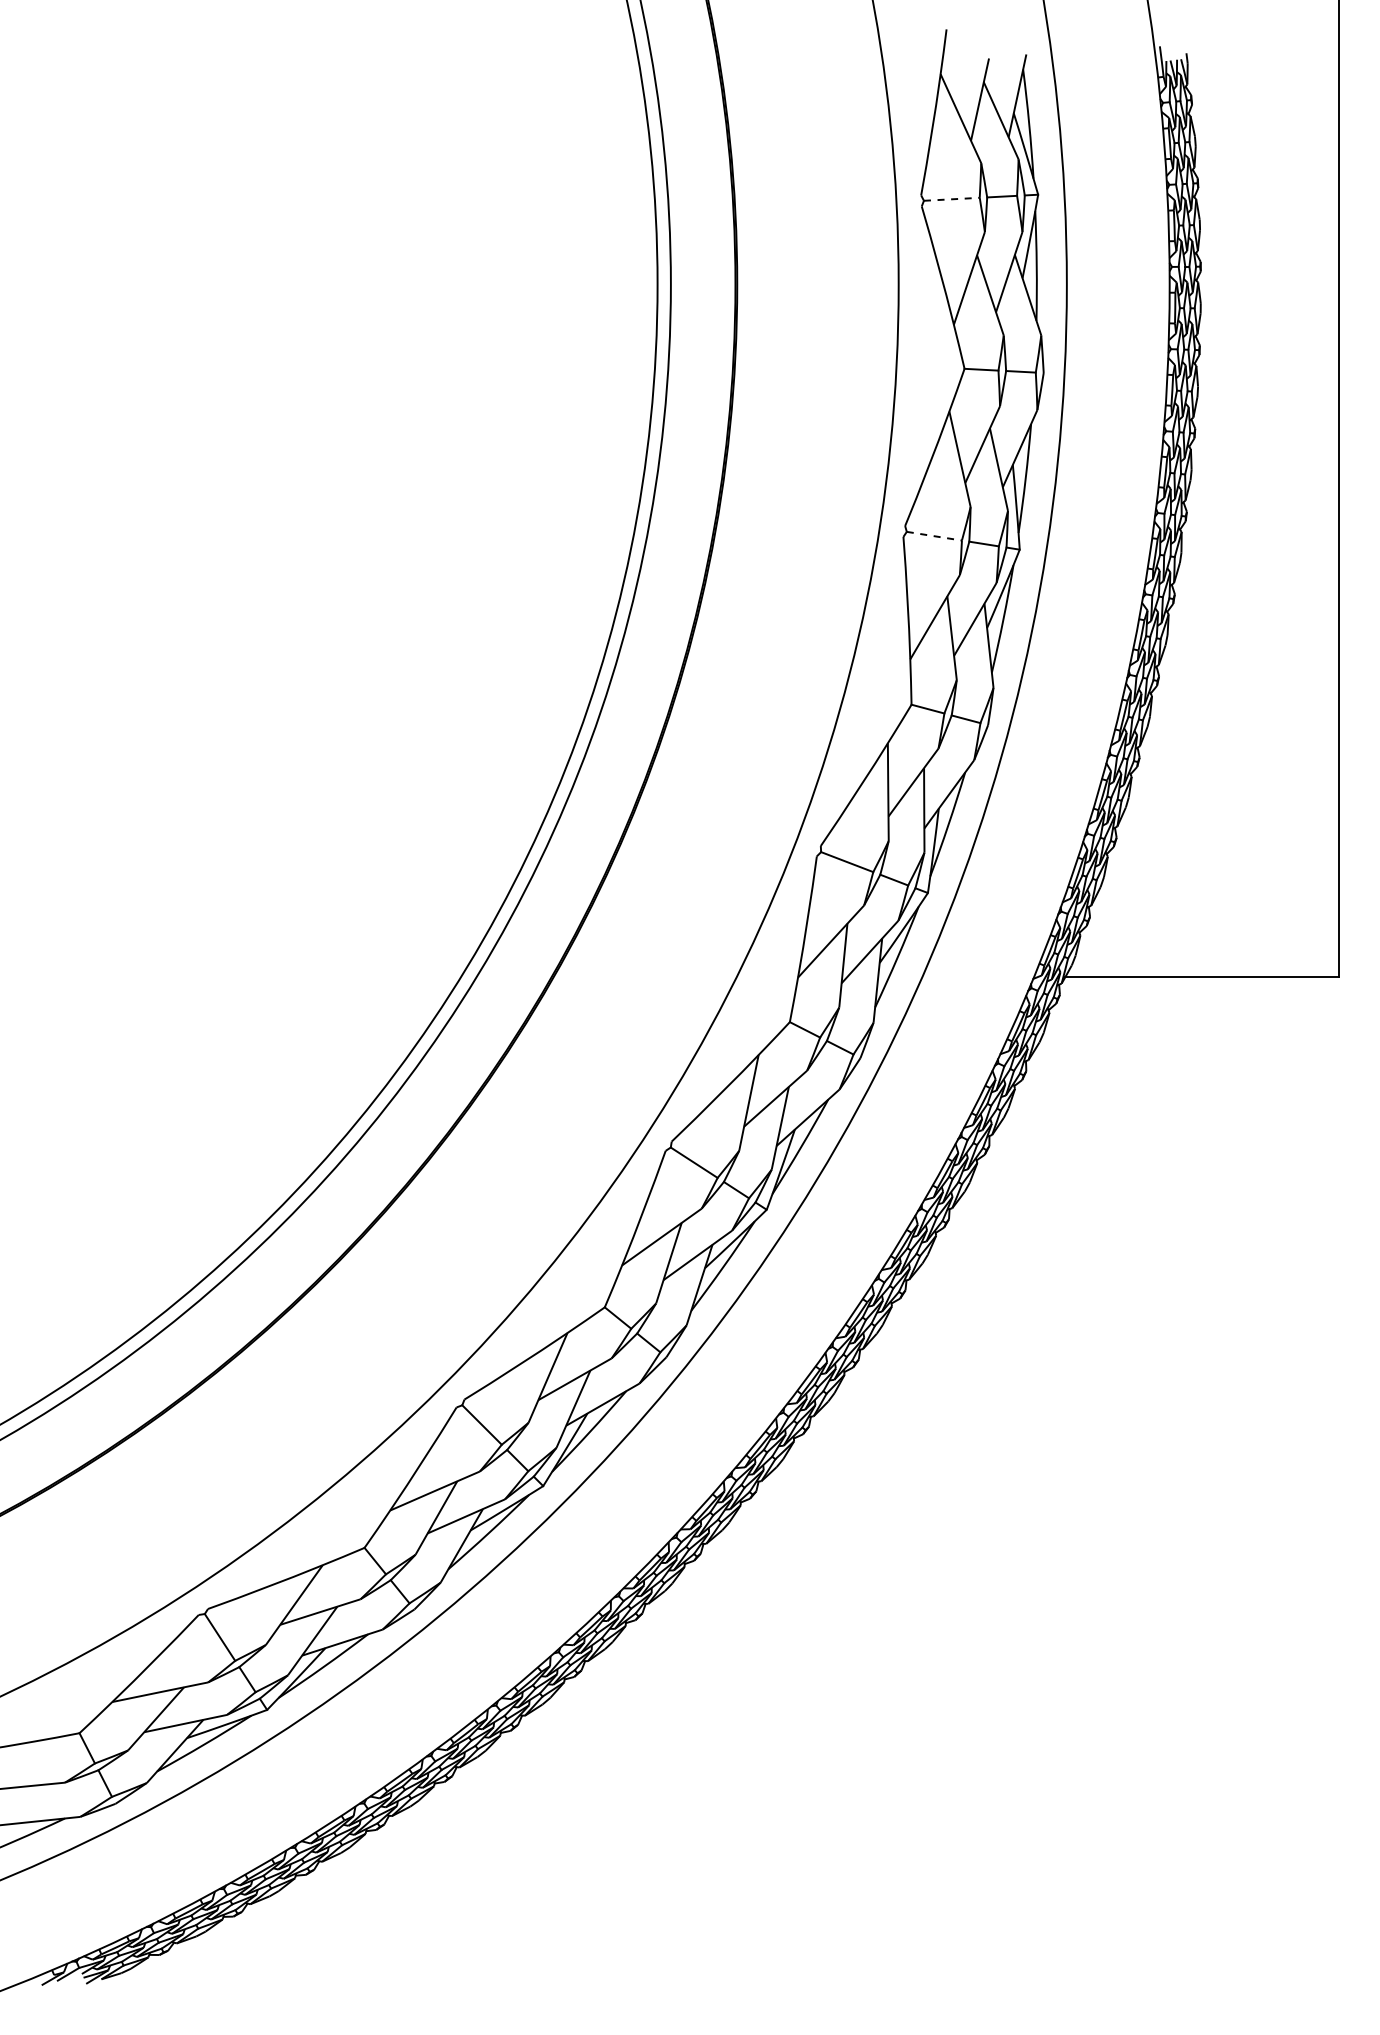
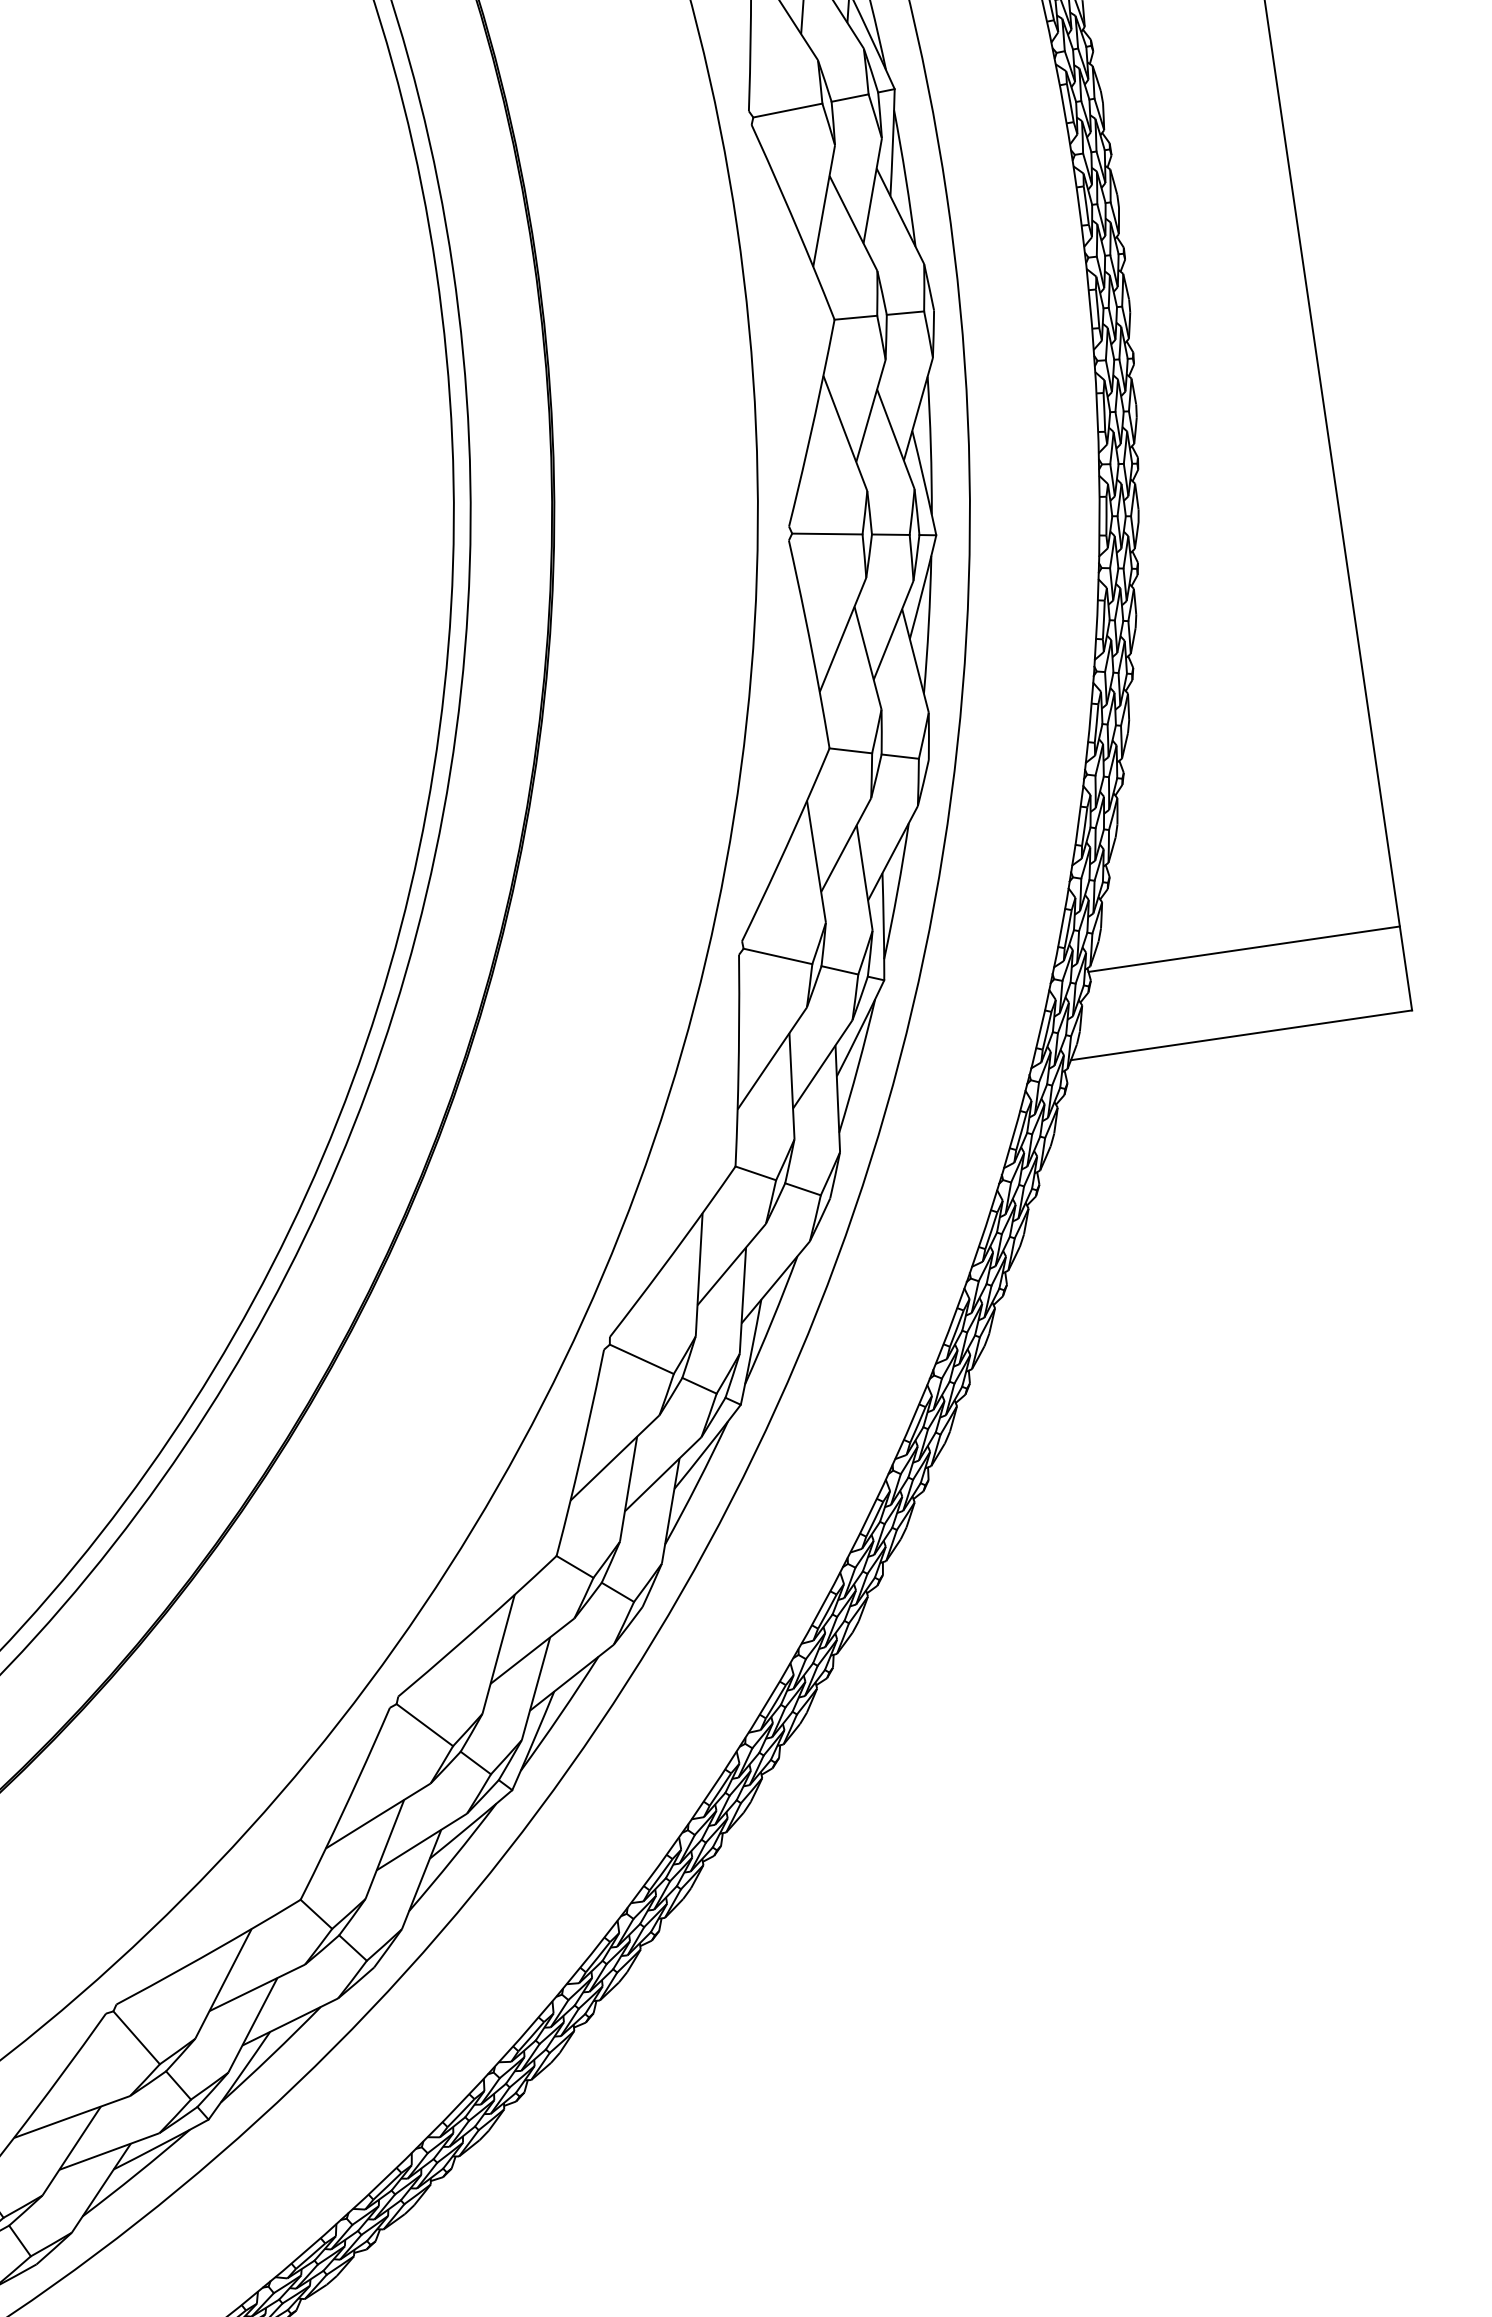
line: (951, 199) -> (787, 110), dashed -> solid
line: (934, 536) -> (827, 534), dashed -> solid
line: (1213, 909) -> (1243, 948), added

